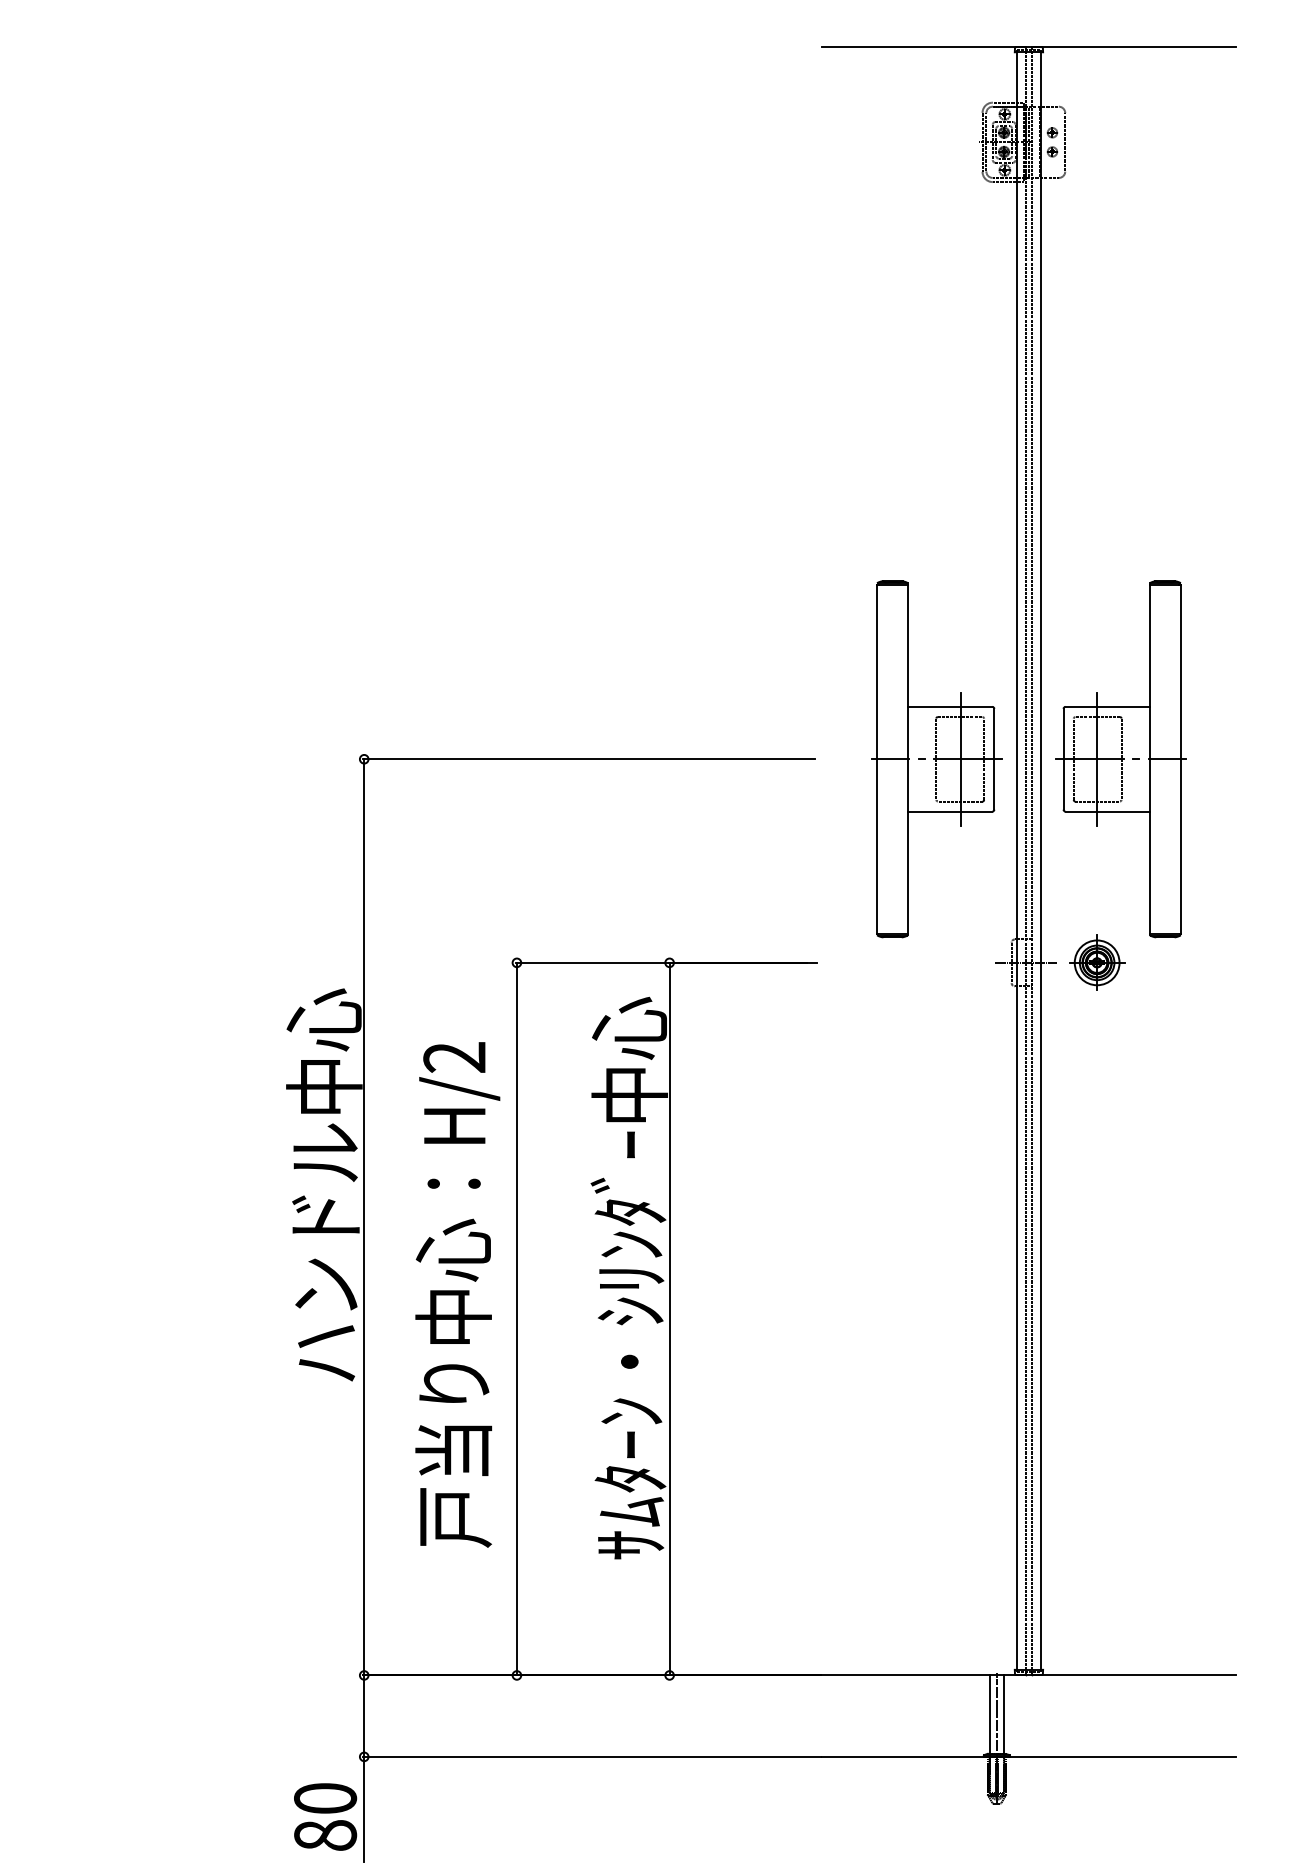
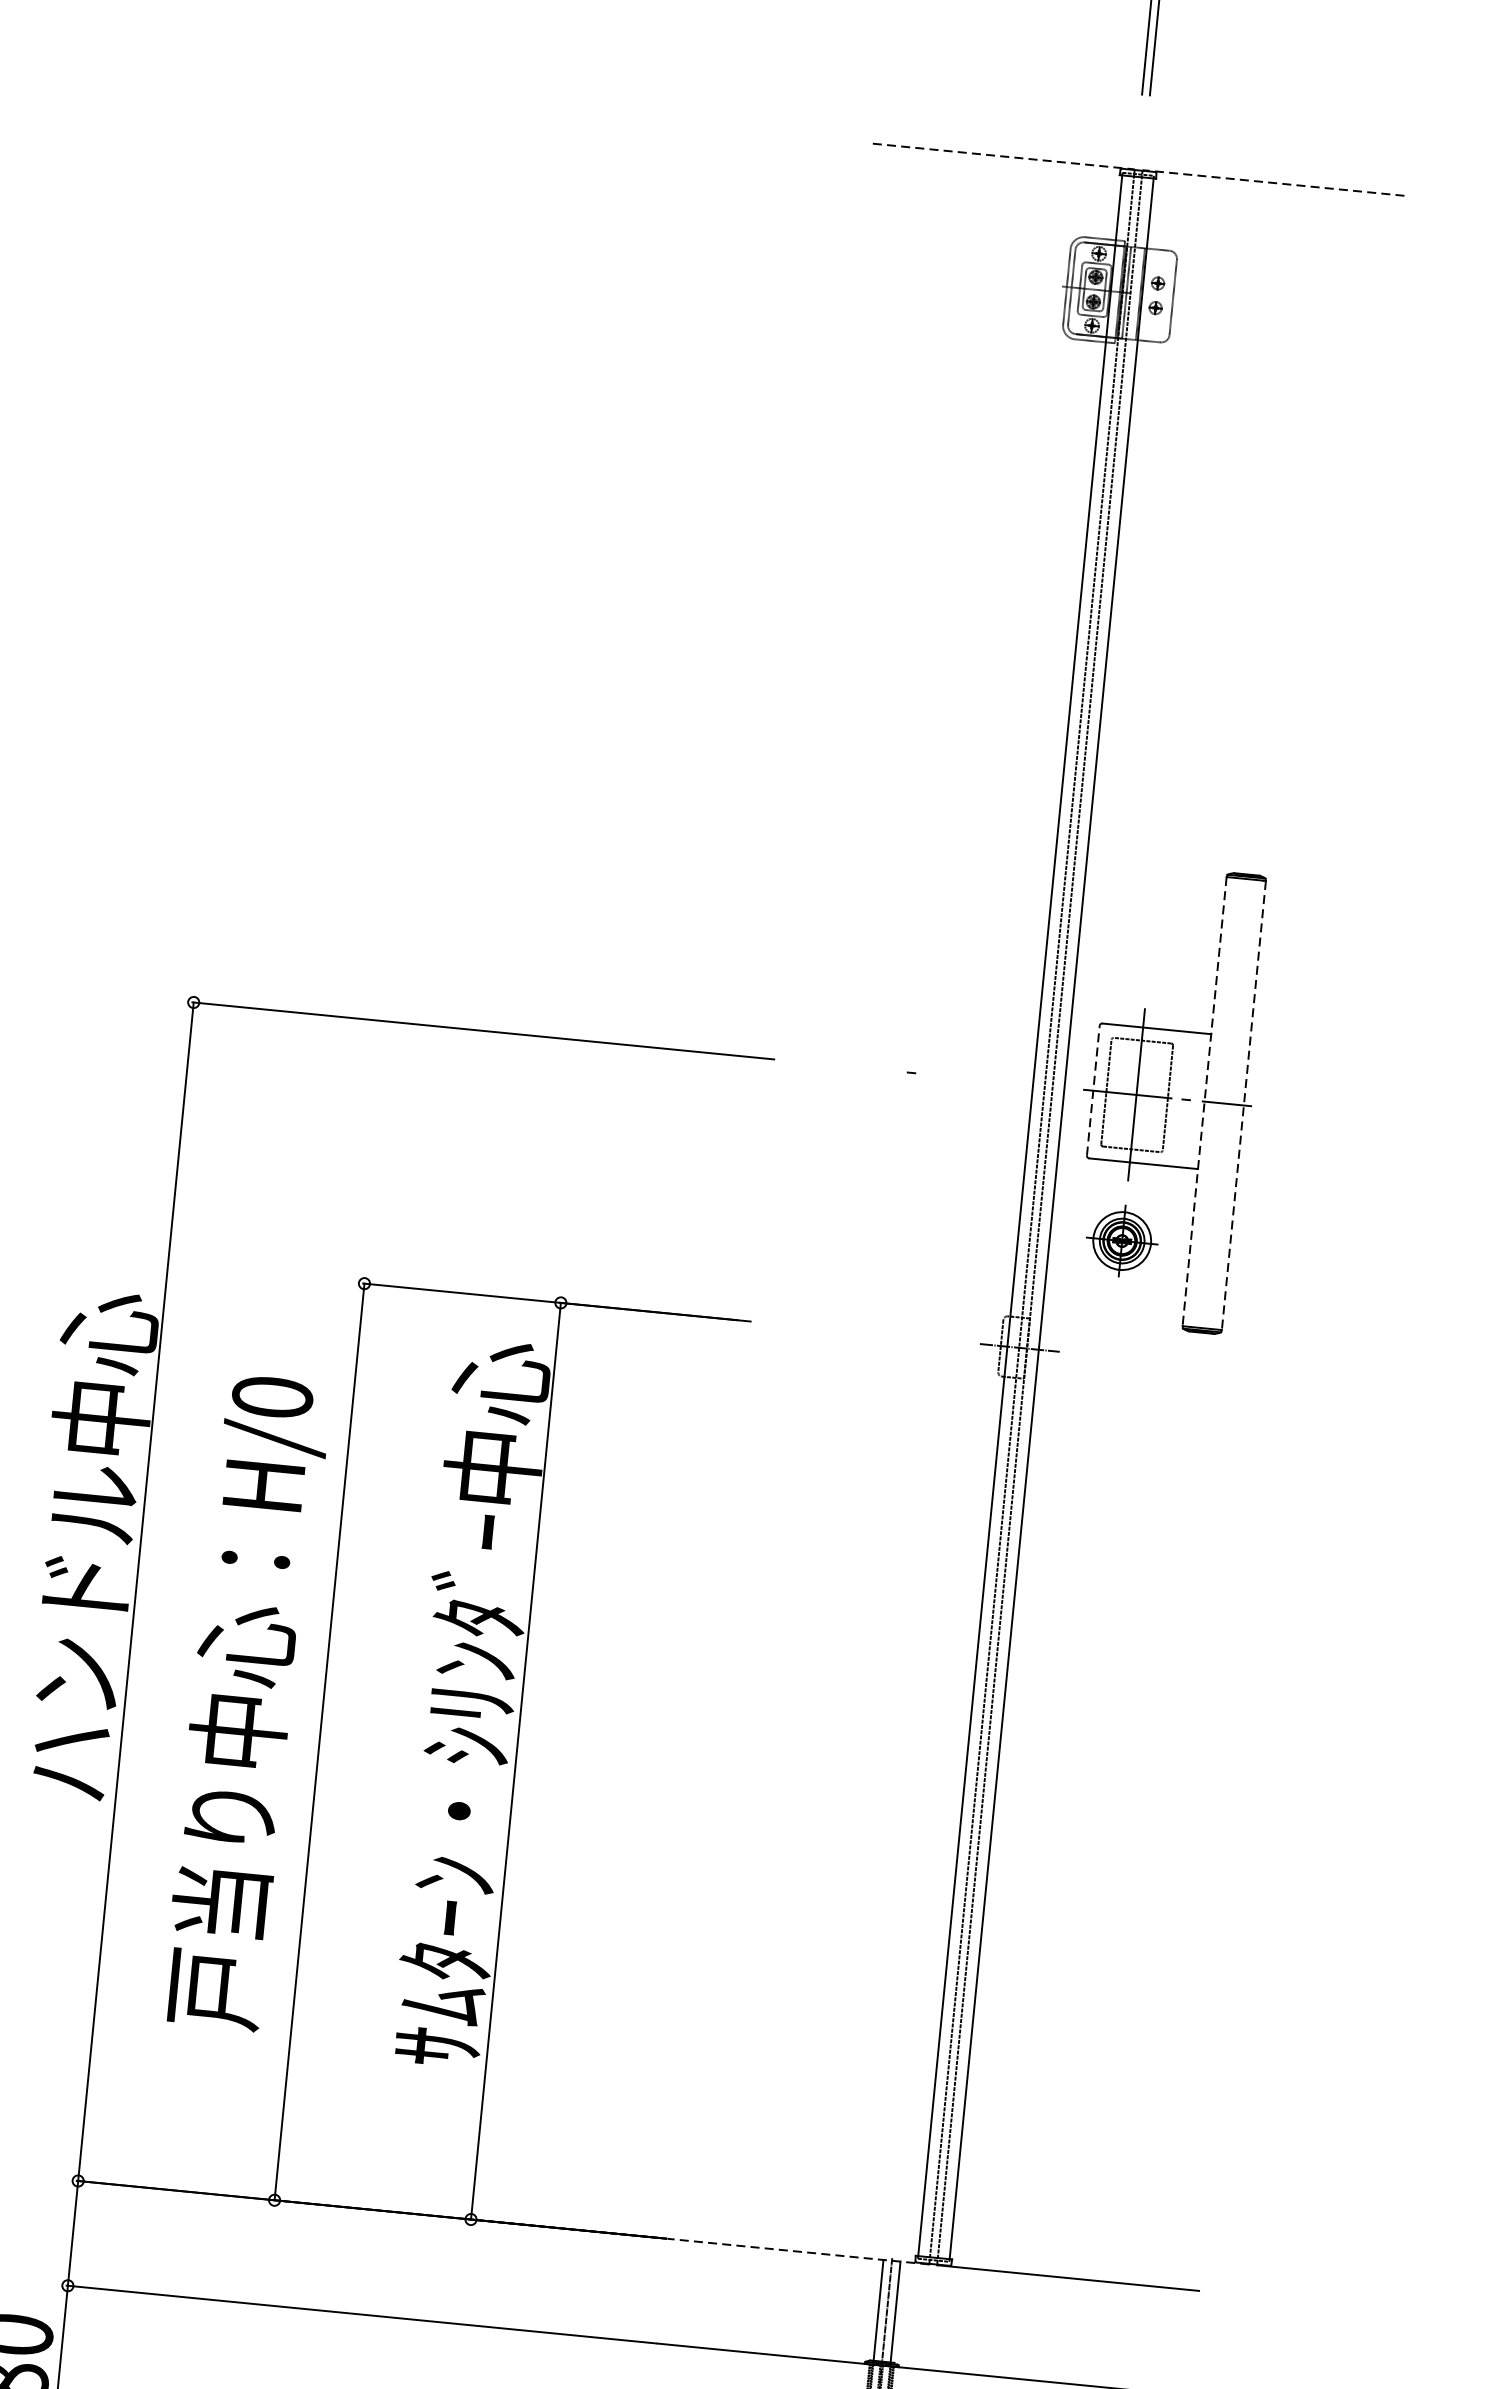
line: (924, 46) -> (1004, 156), solid -> dashed
line: (1133, 46) -> (1273, 182), solid -> dashed
line: (1063, 758) -> (1093, 1089), solid -> dashed
part: (936, 759) -> (929, 1074), removed
line: (1150, 759) -> (1205, 1101), solid -> dashed
line: (1180, 759) -> (1243, 1105), solid -> dashed
part: (1097, 962) -> (1122, 1240), moved
text: (454, 1057) -> (272, 1397), H/2 -> H/0
line: (924, 1675) -> (798, 2251), solid -> dashed

